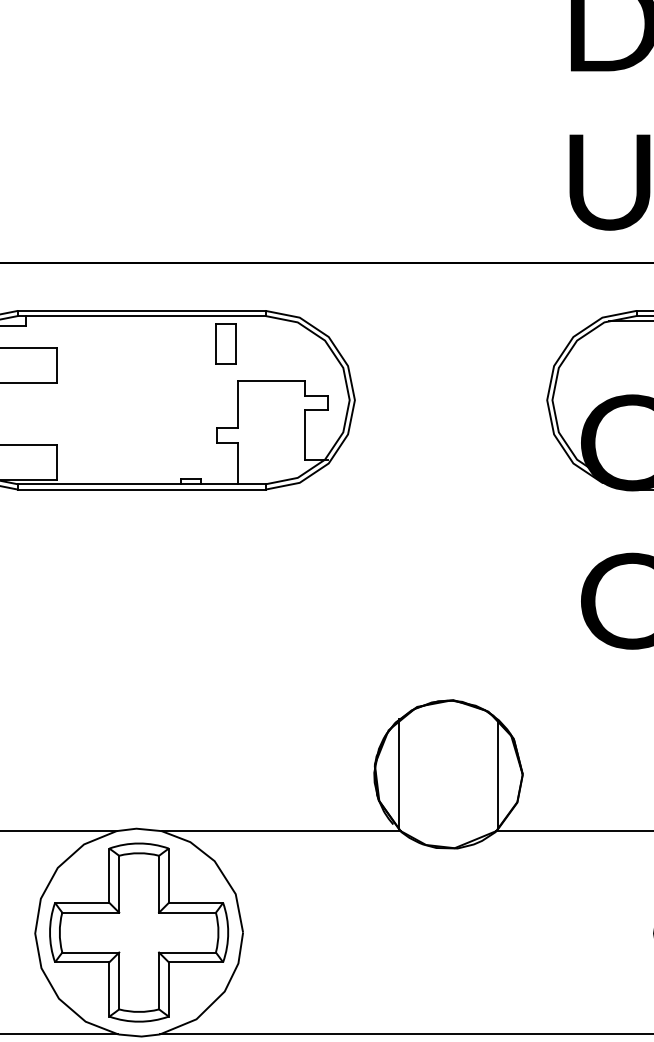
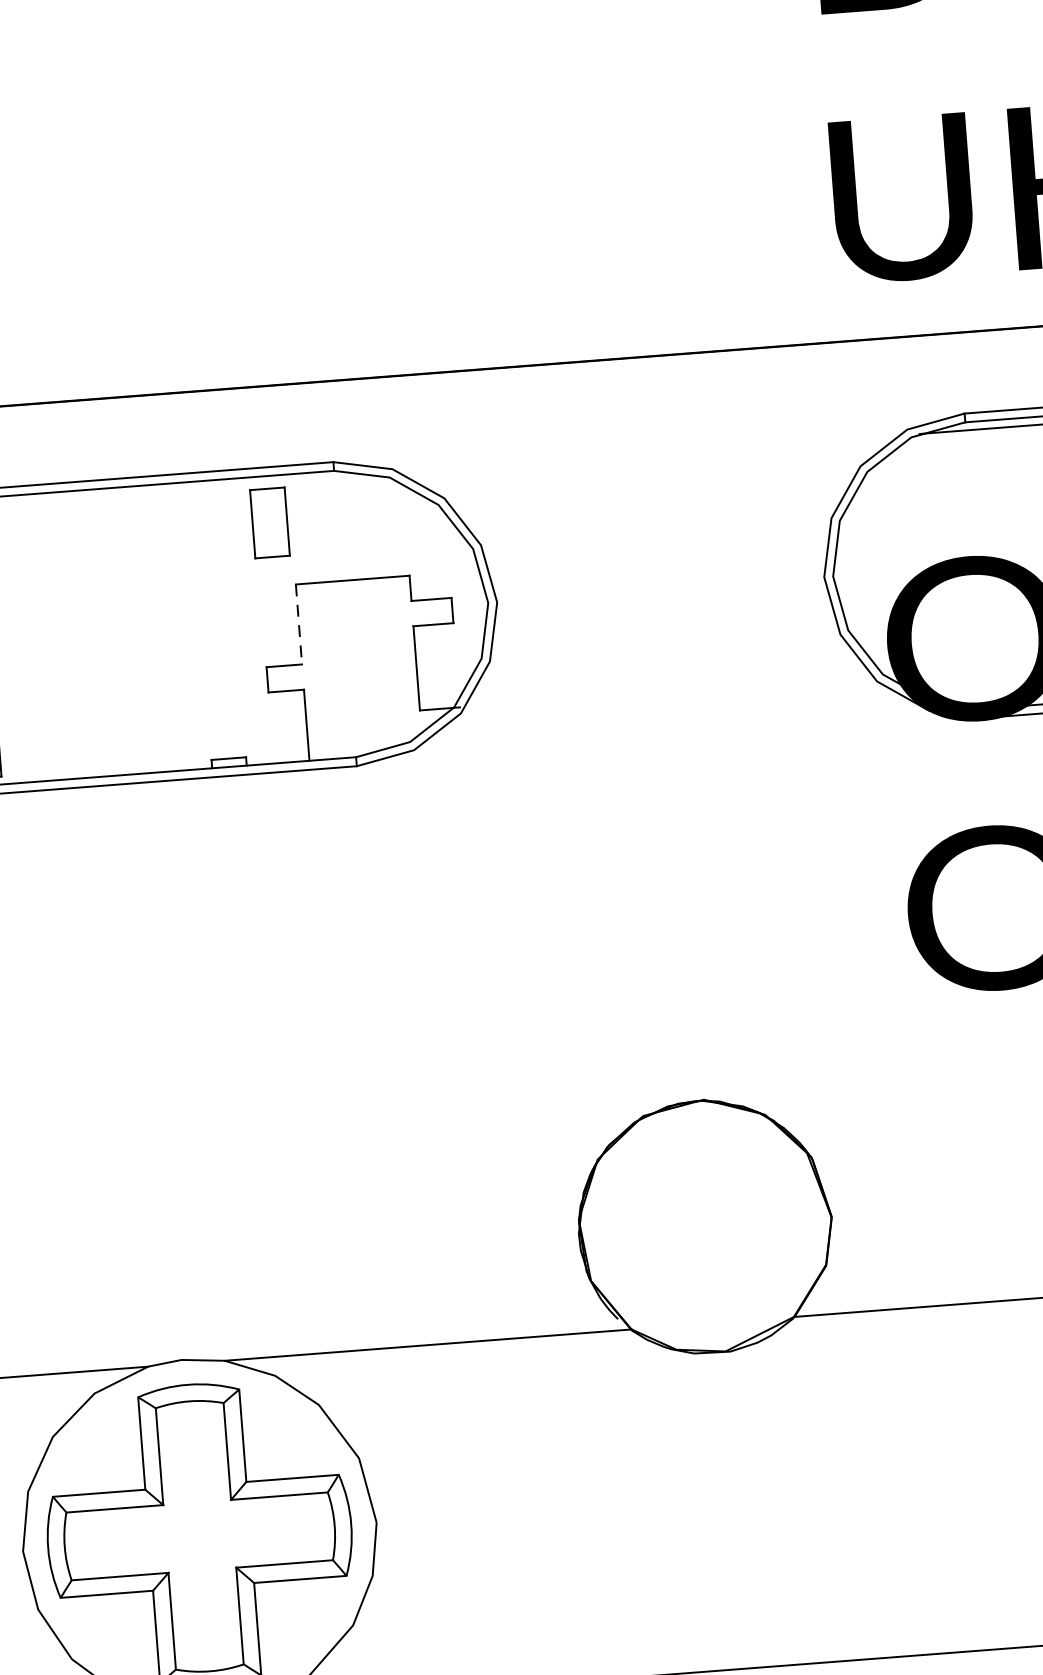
line: (238, 404) -> (299, 624), solid -> dashed
line: (399, 773) -> (621, 1231), removed
line: (498, 773) -> (790, 1218), removed

